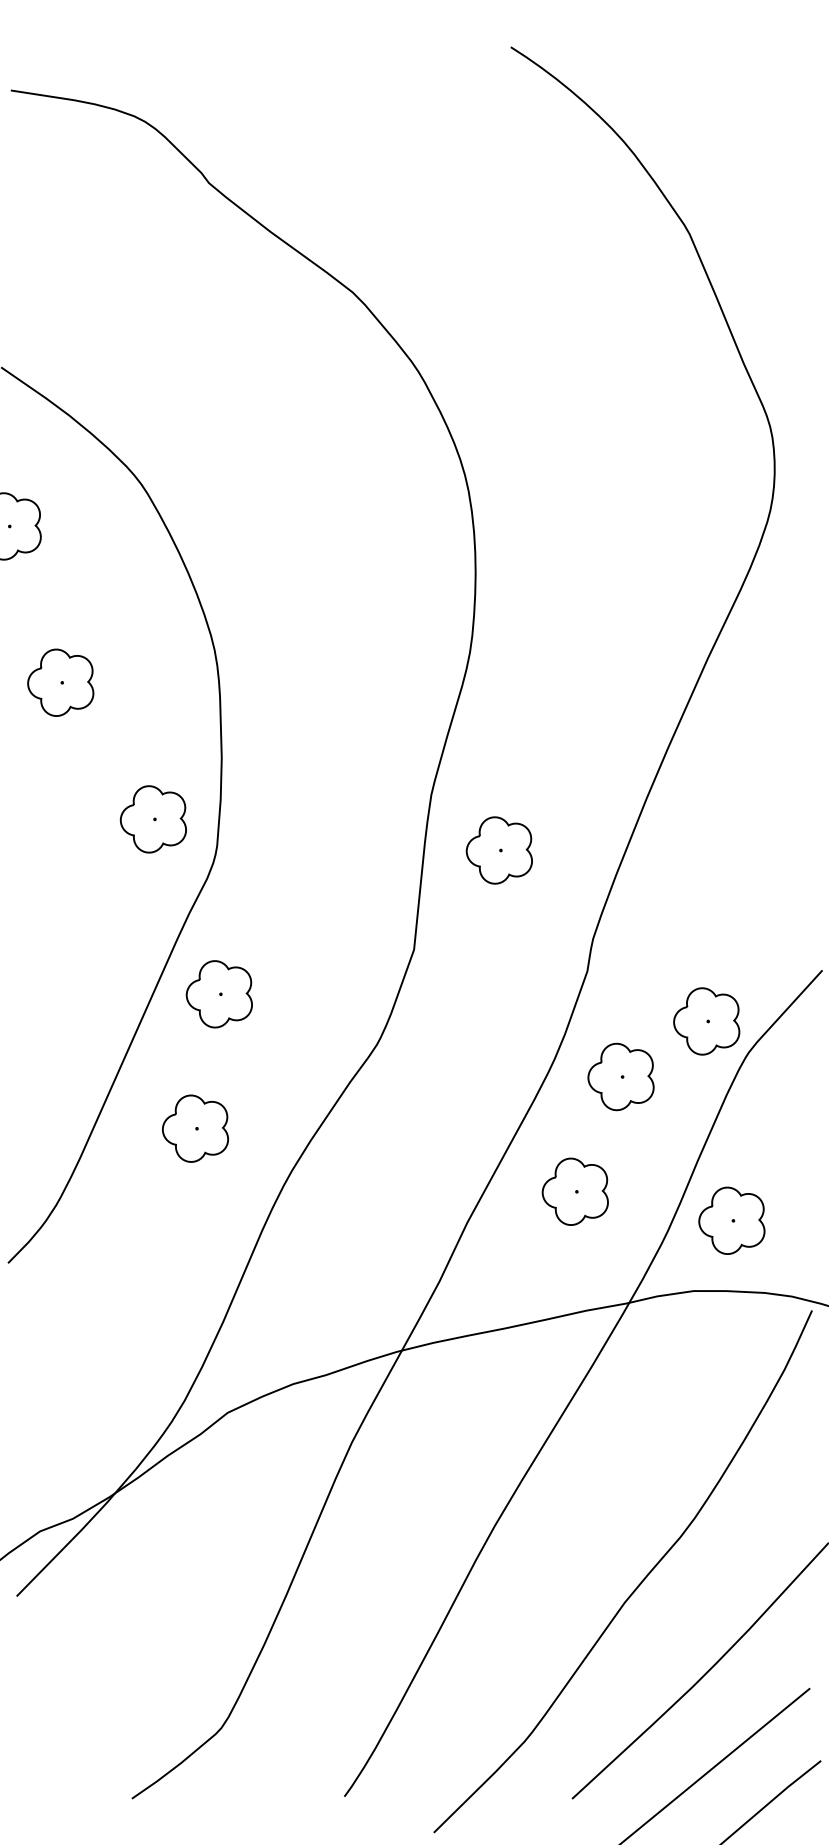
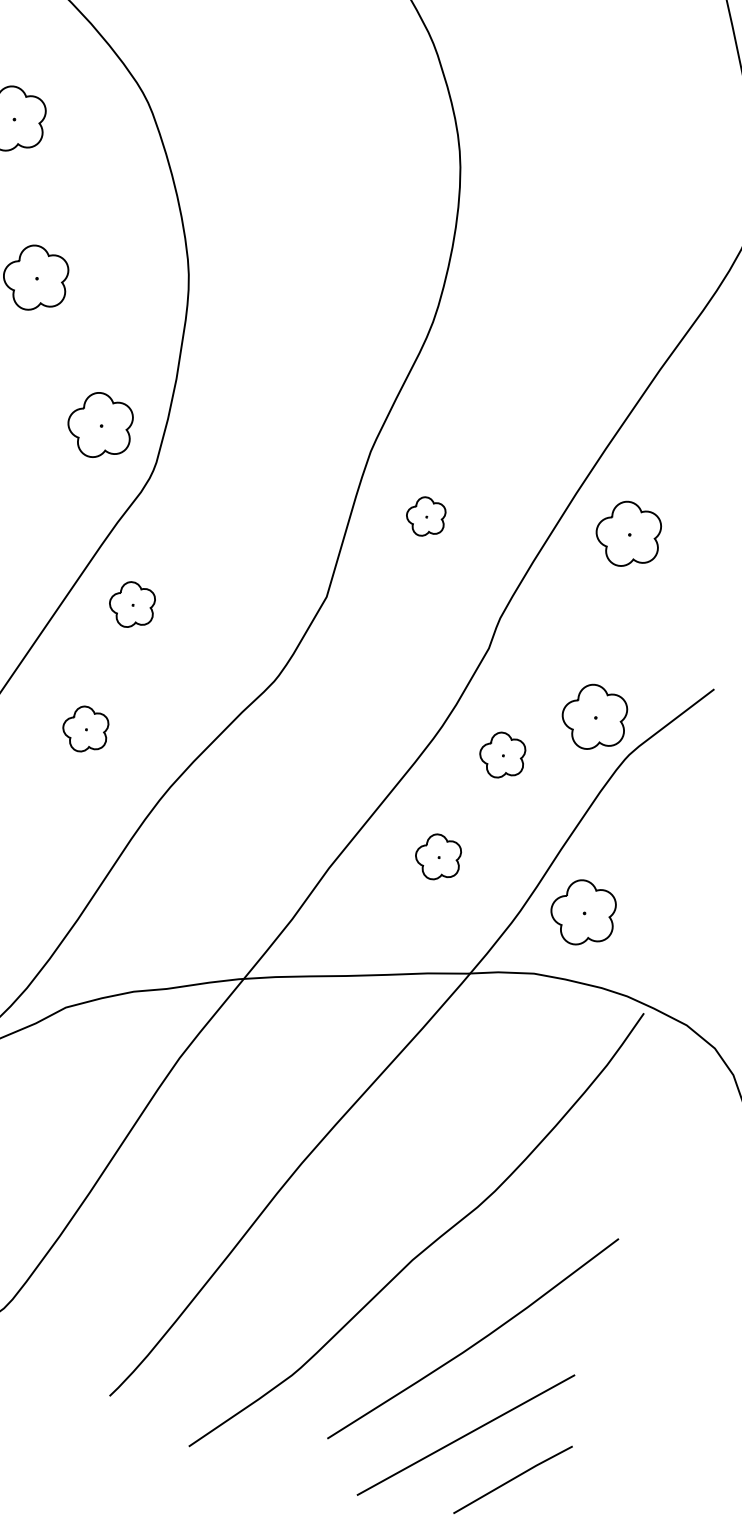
part: (706, 830) -> (628, 534), added
part: (498, 850) -> (425, 516), size x0.6
part: (218, 994) -> (131, 605), size x0.7
part: (620, 1076) -> (501, 755), size x0.7
part: (195, 1128) -> (85, 729), size x0.7
part: (574, 1191) -> (437, 857), size x0.7

